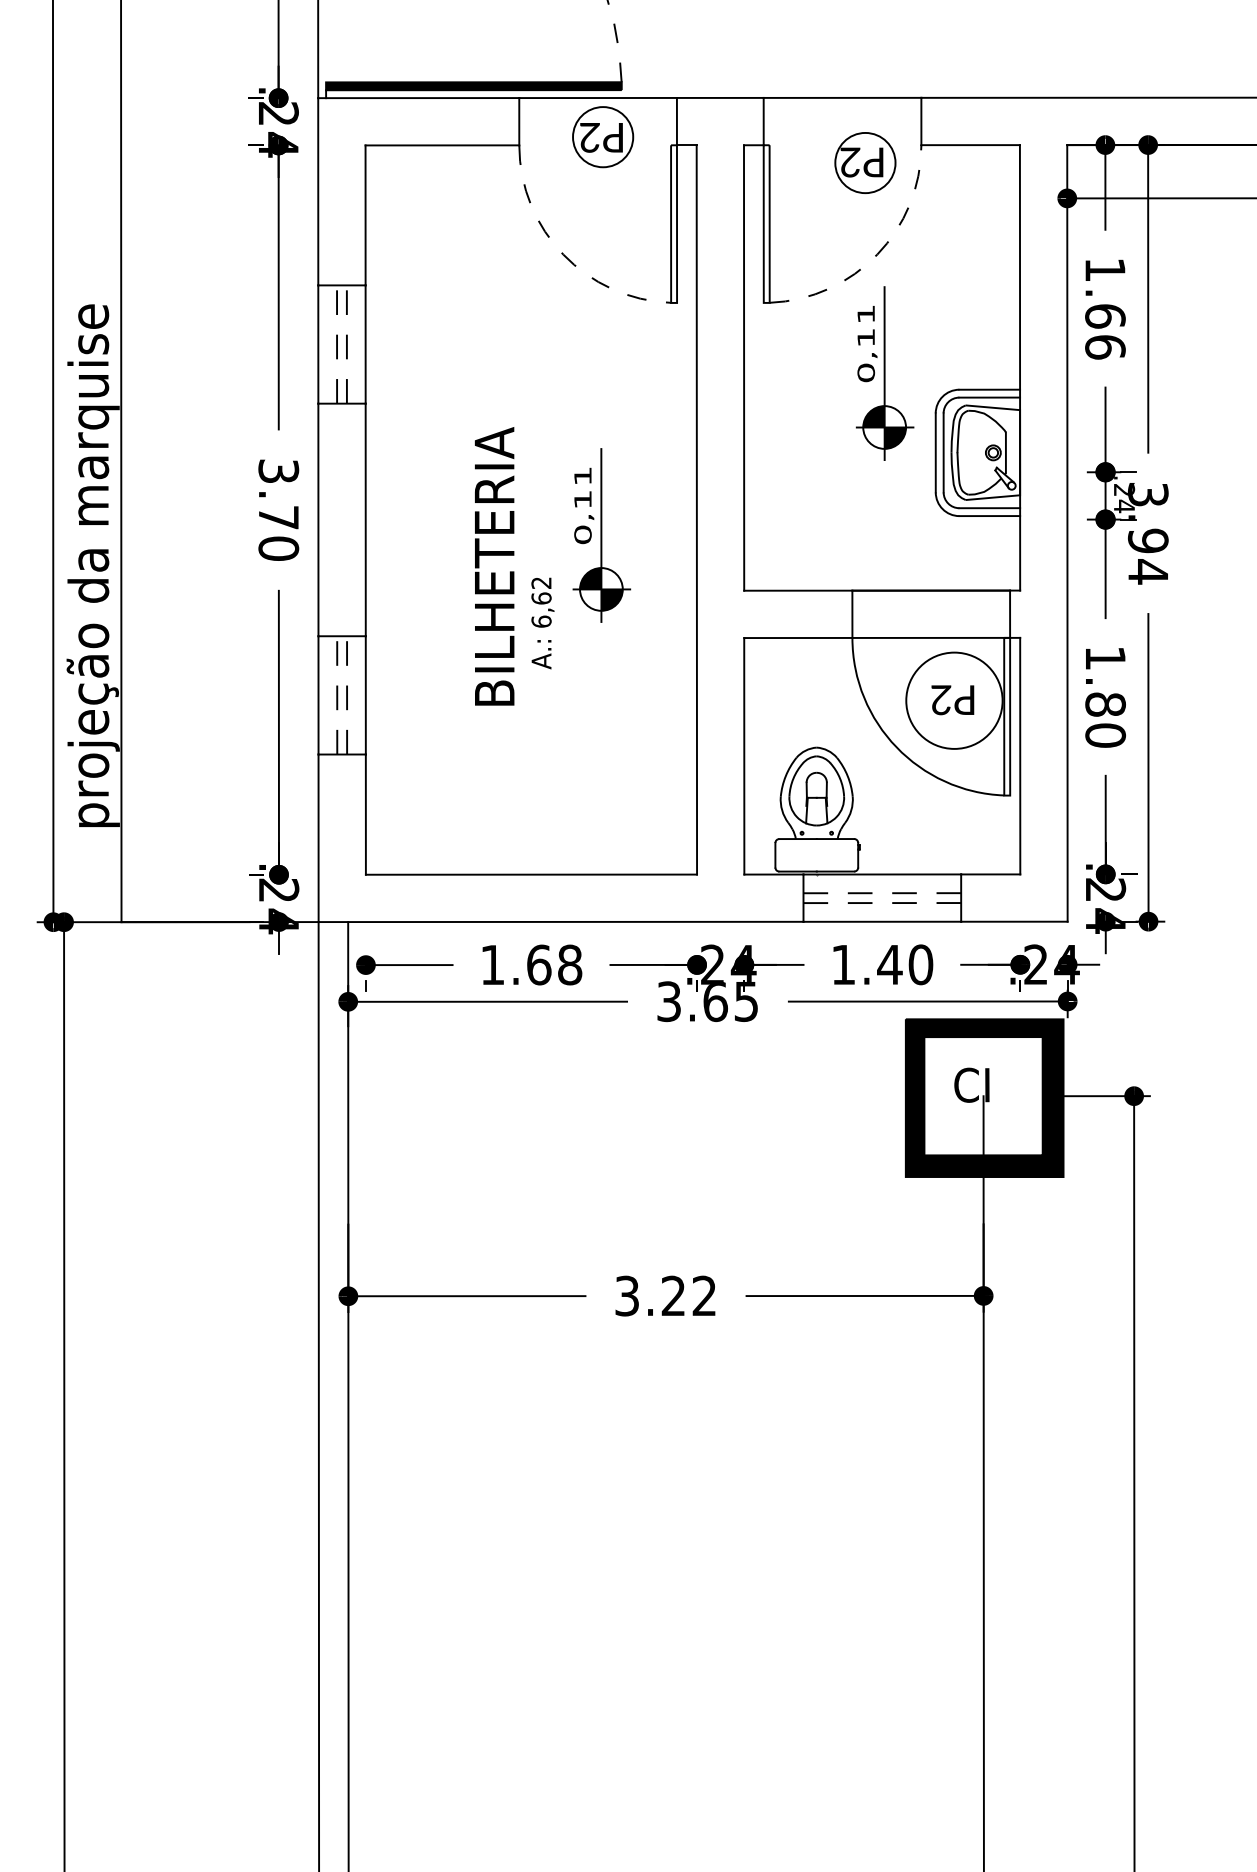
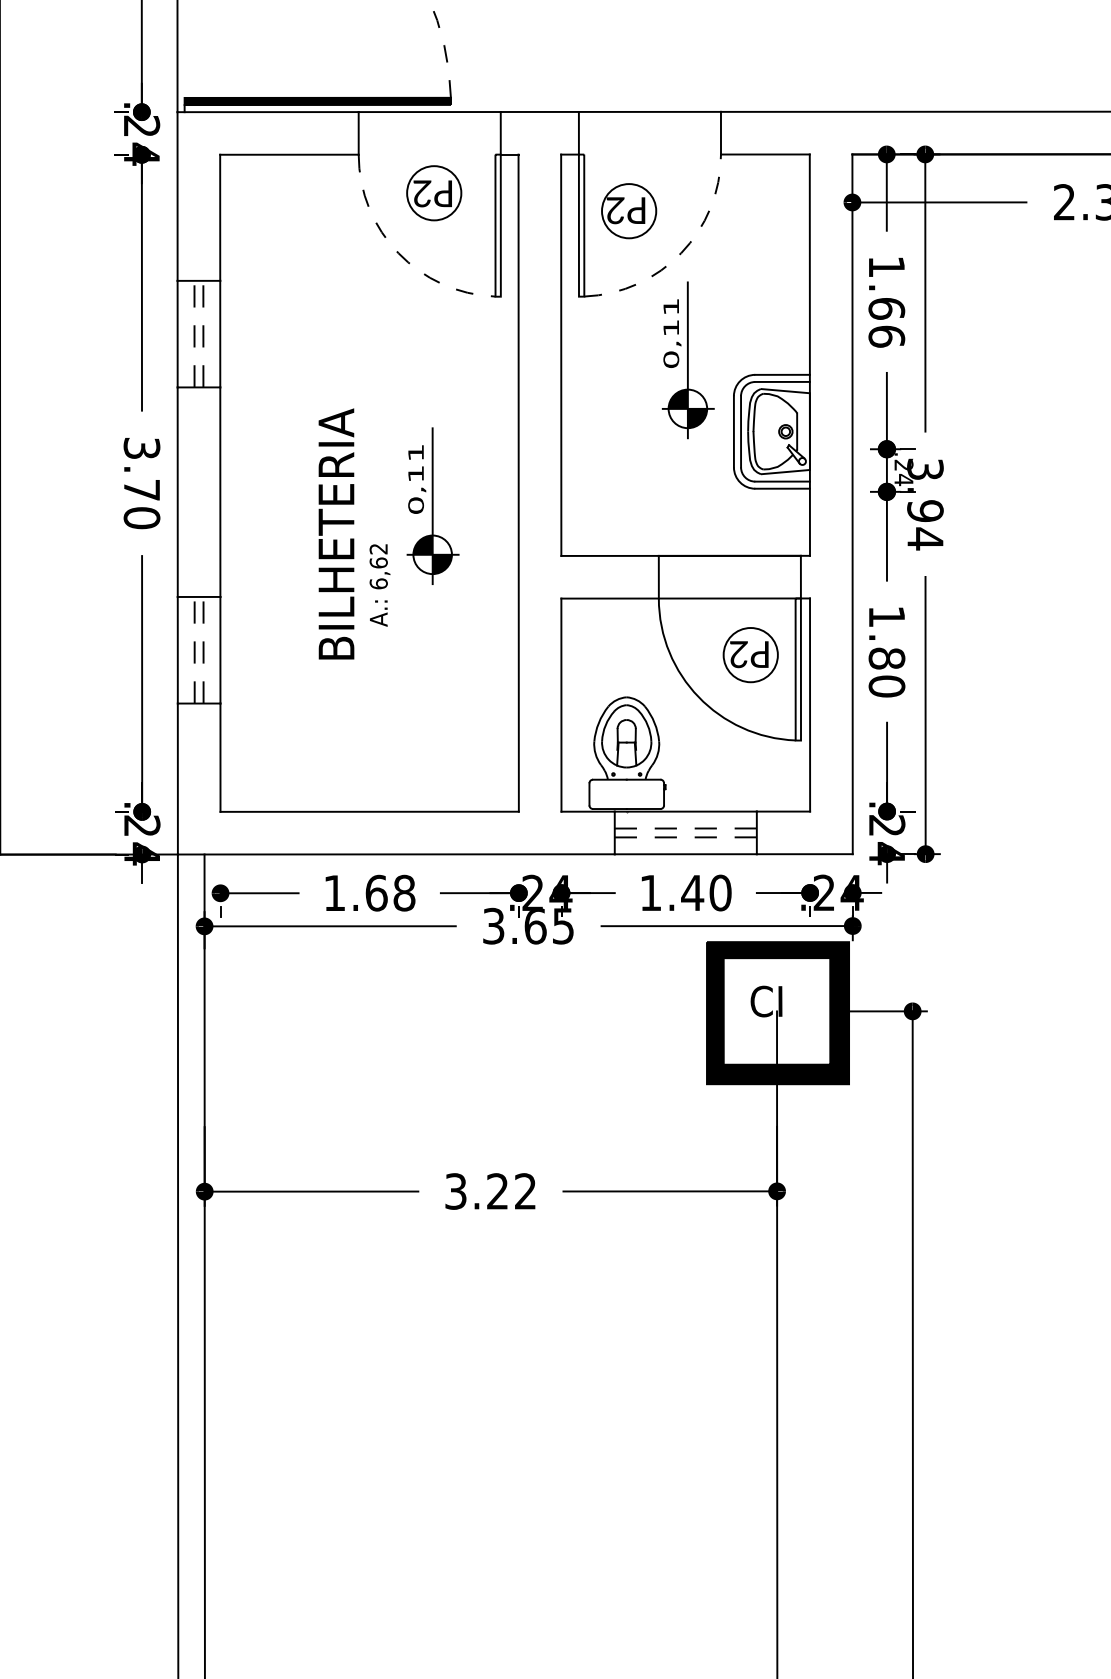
part: (603, 137) -> (434, 193), moved
part: (865, 162) -> (629, 210), moved
circle: (954, 700) -> (750, 654), size x0.62

